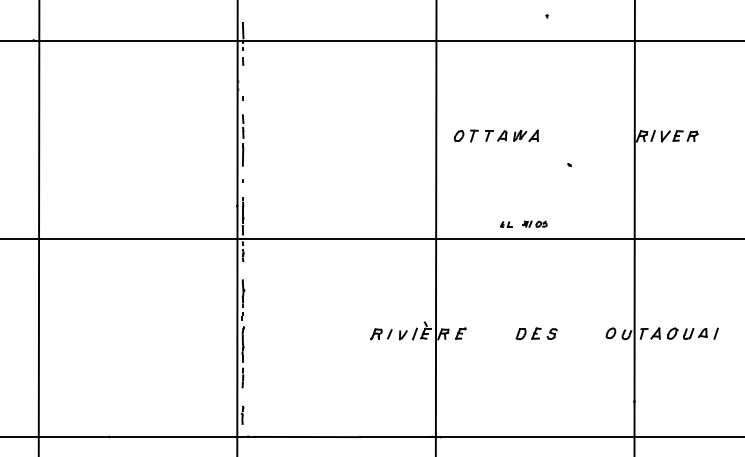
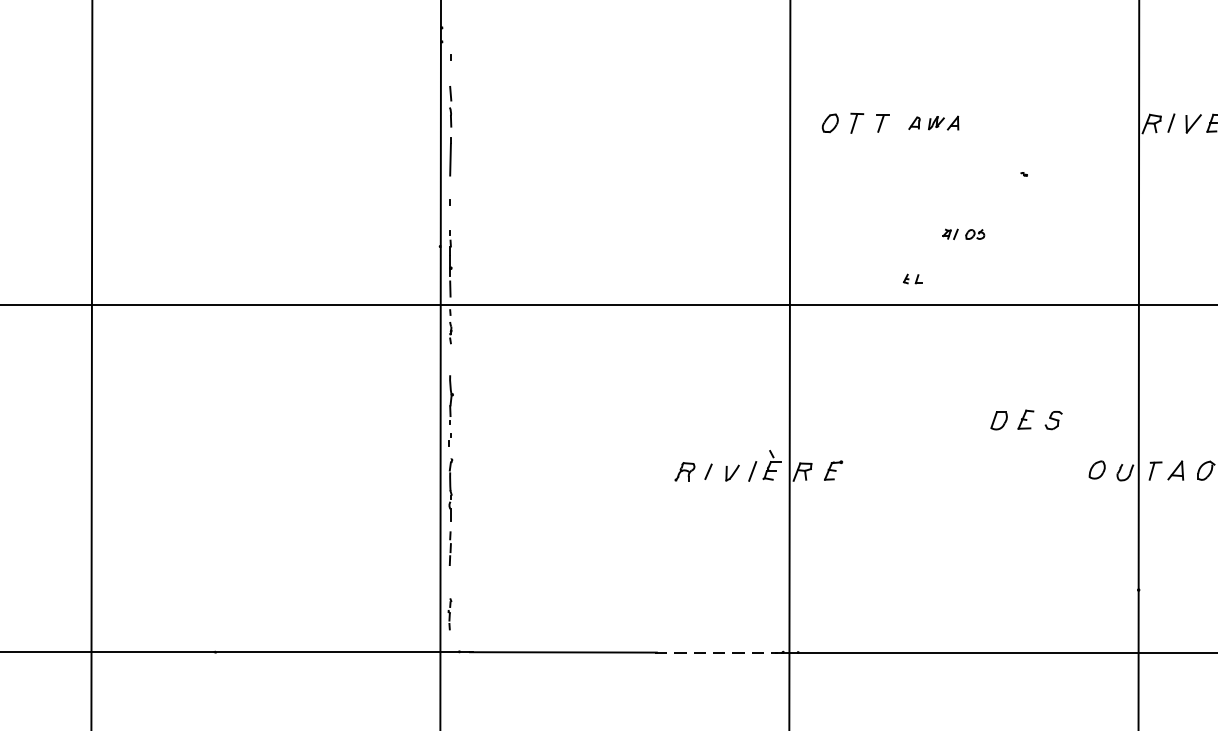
part: (517, 135) -> (932, 122), size x0.7
part: (534, 223) -> (962, 233), moved
part: (536, 333) -> (1026, 419), moved
line: (394, 437) -> (716, 653), solid -> dashed

